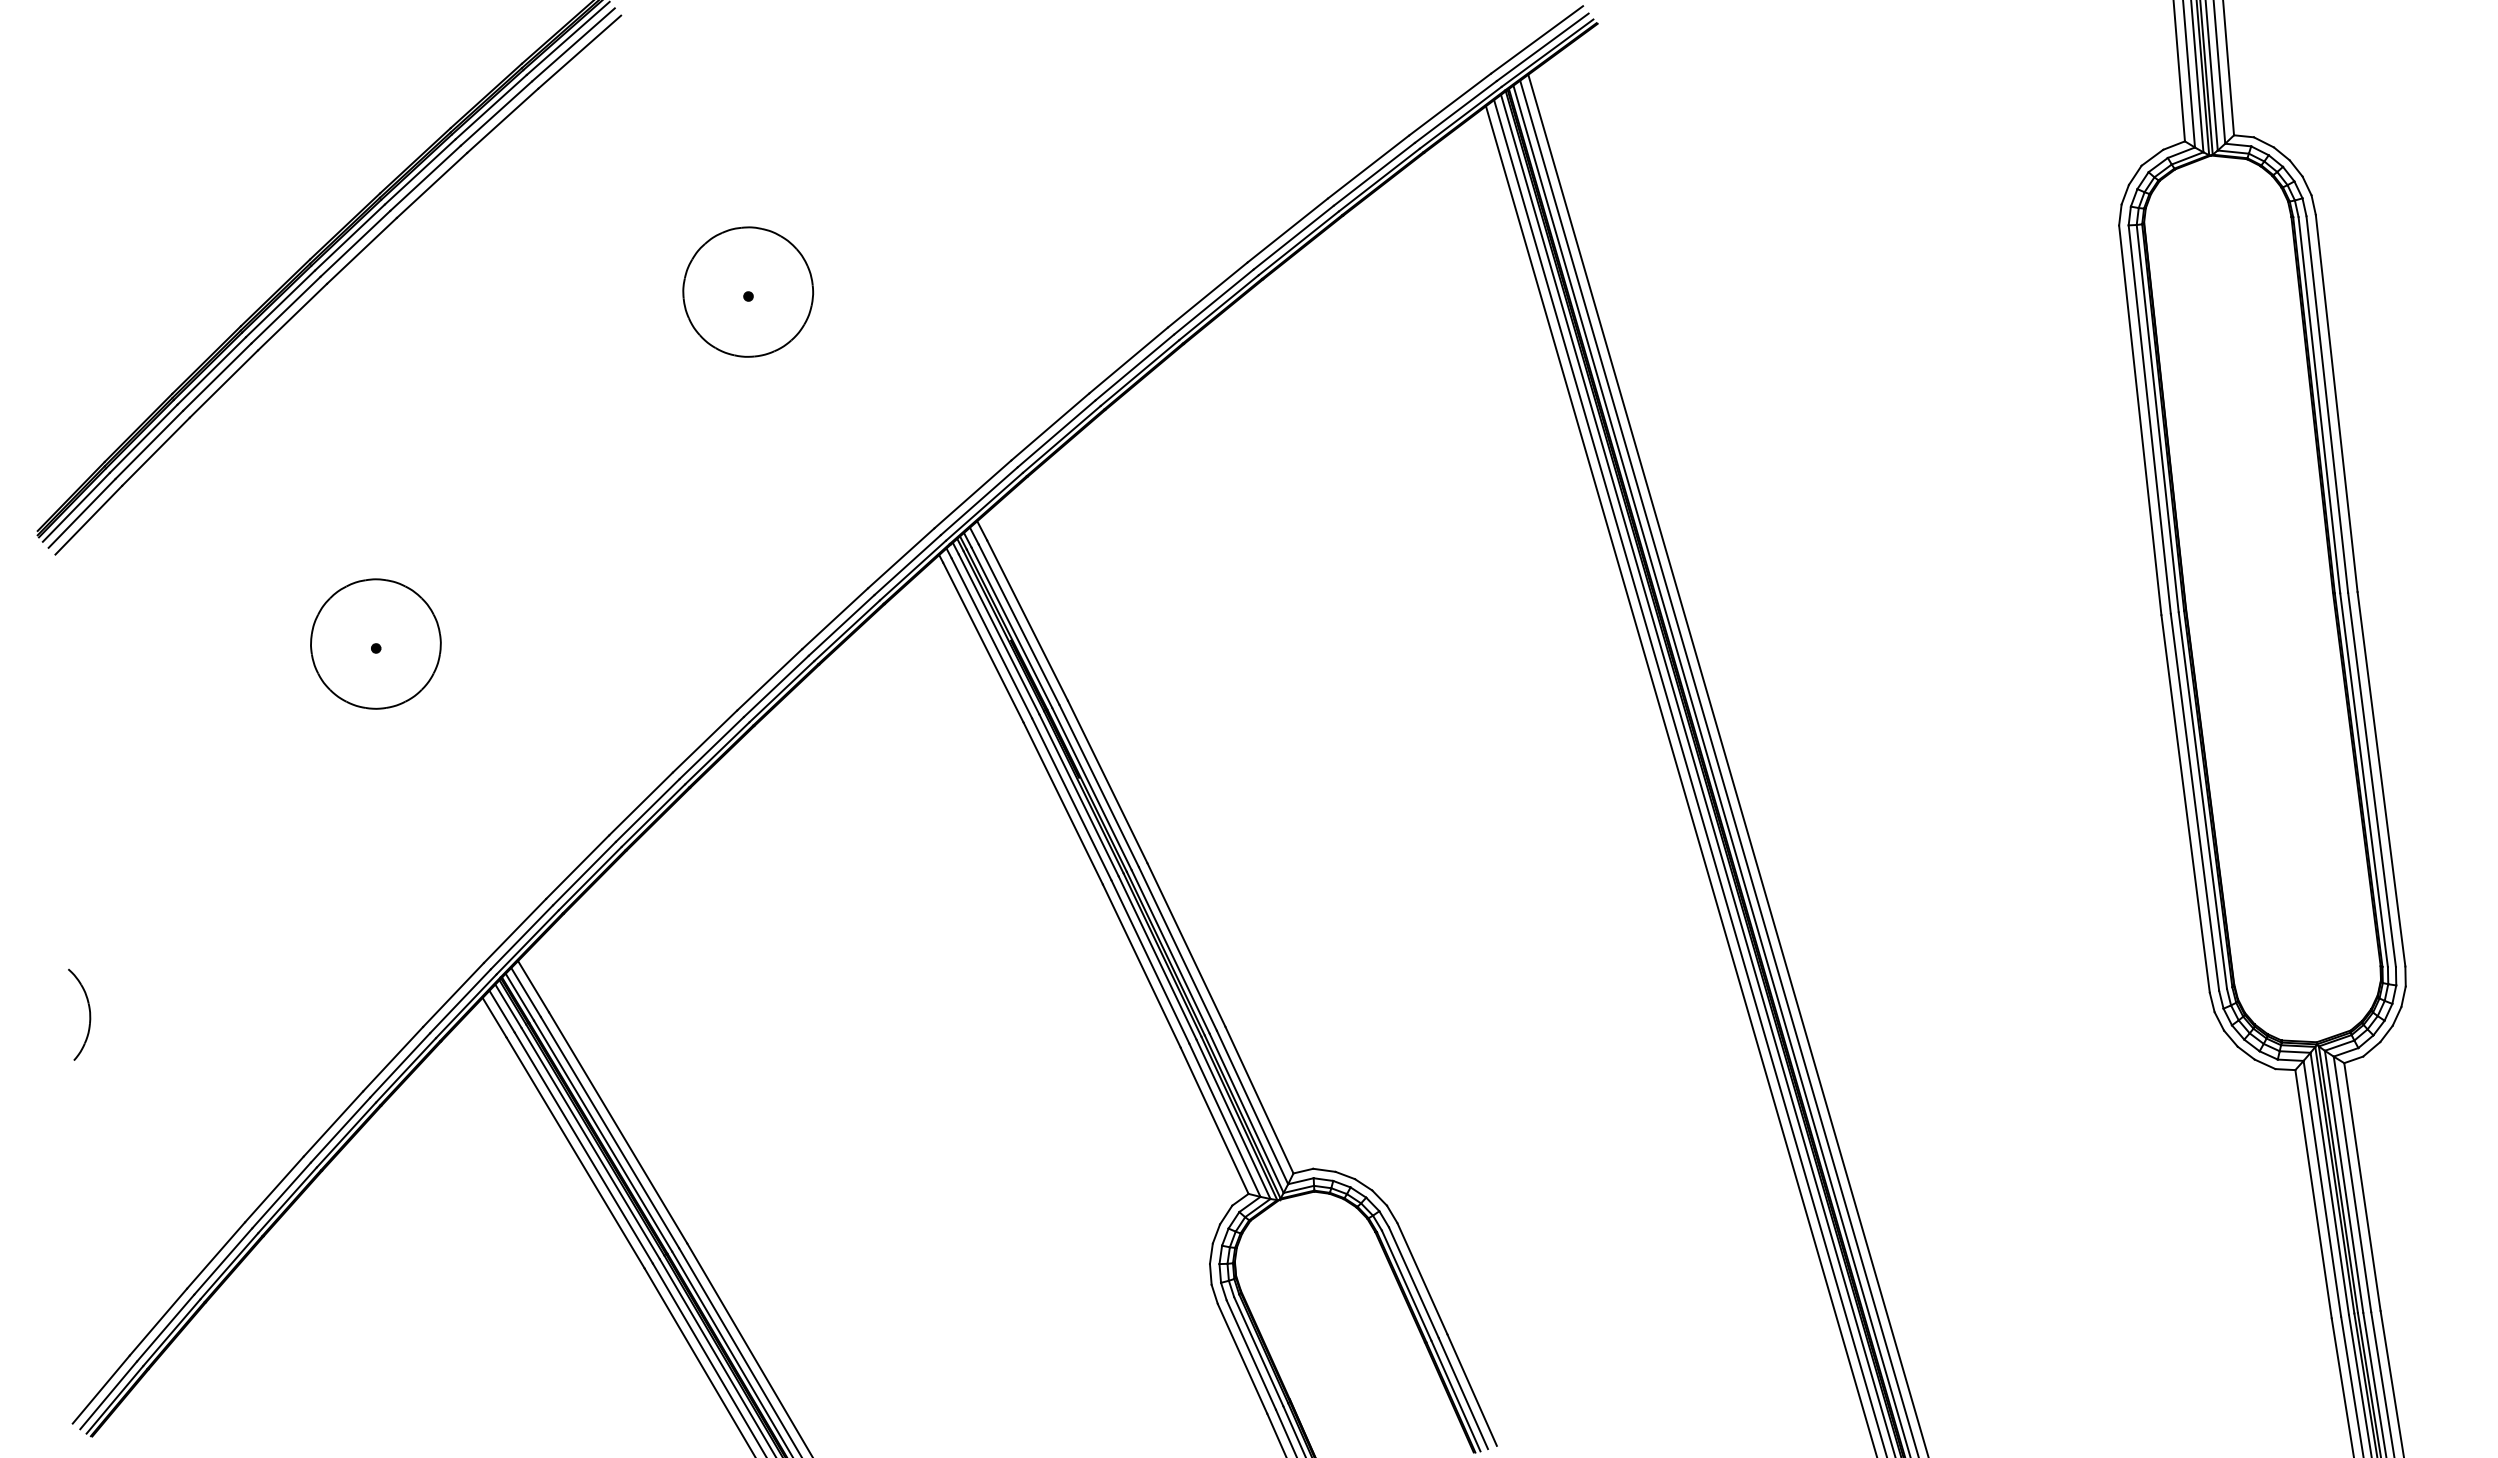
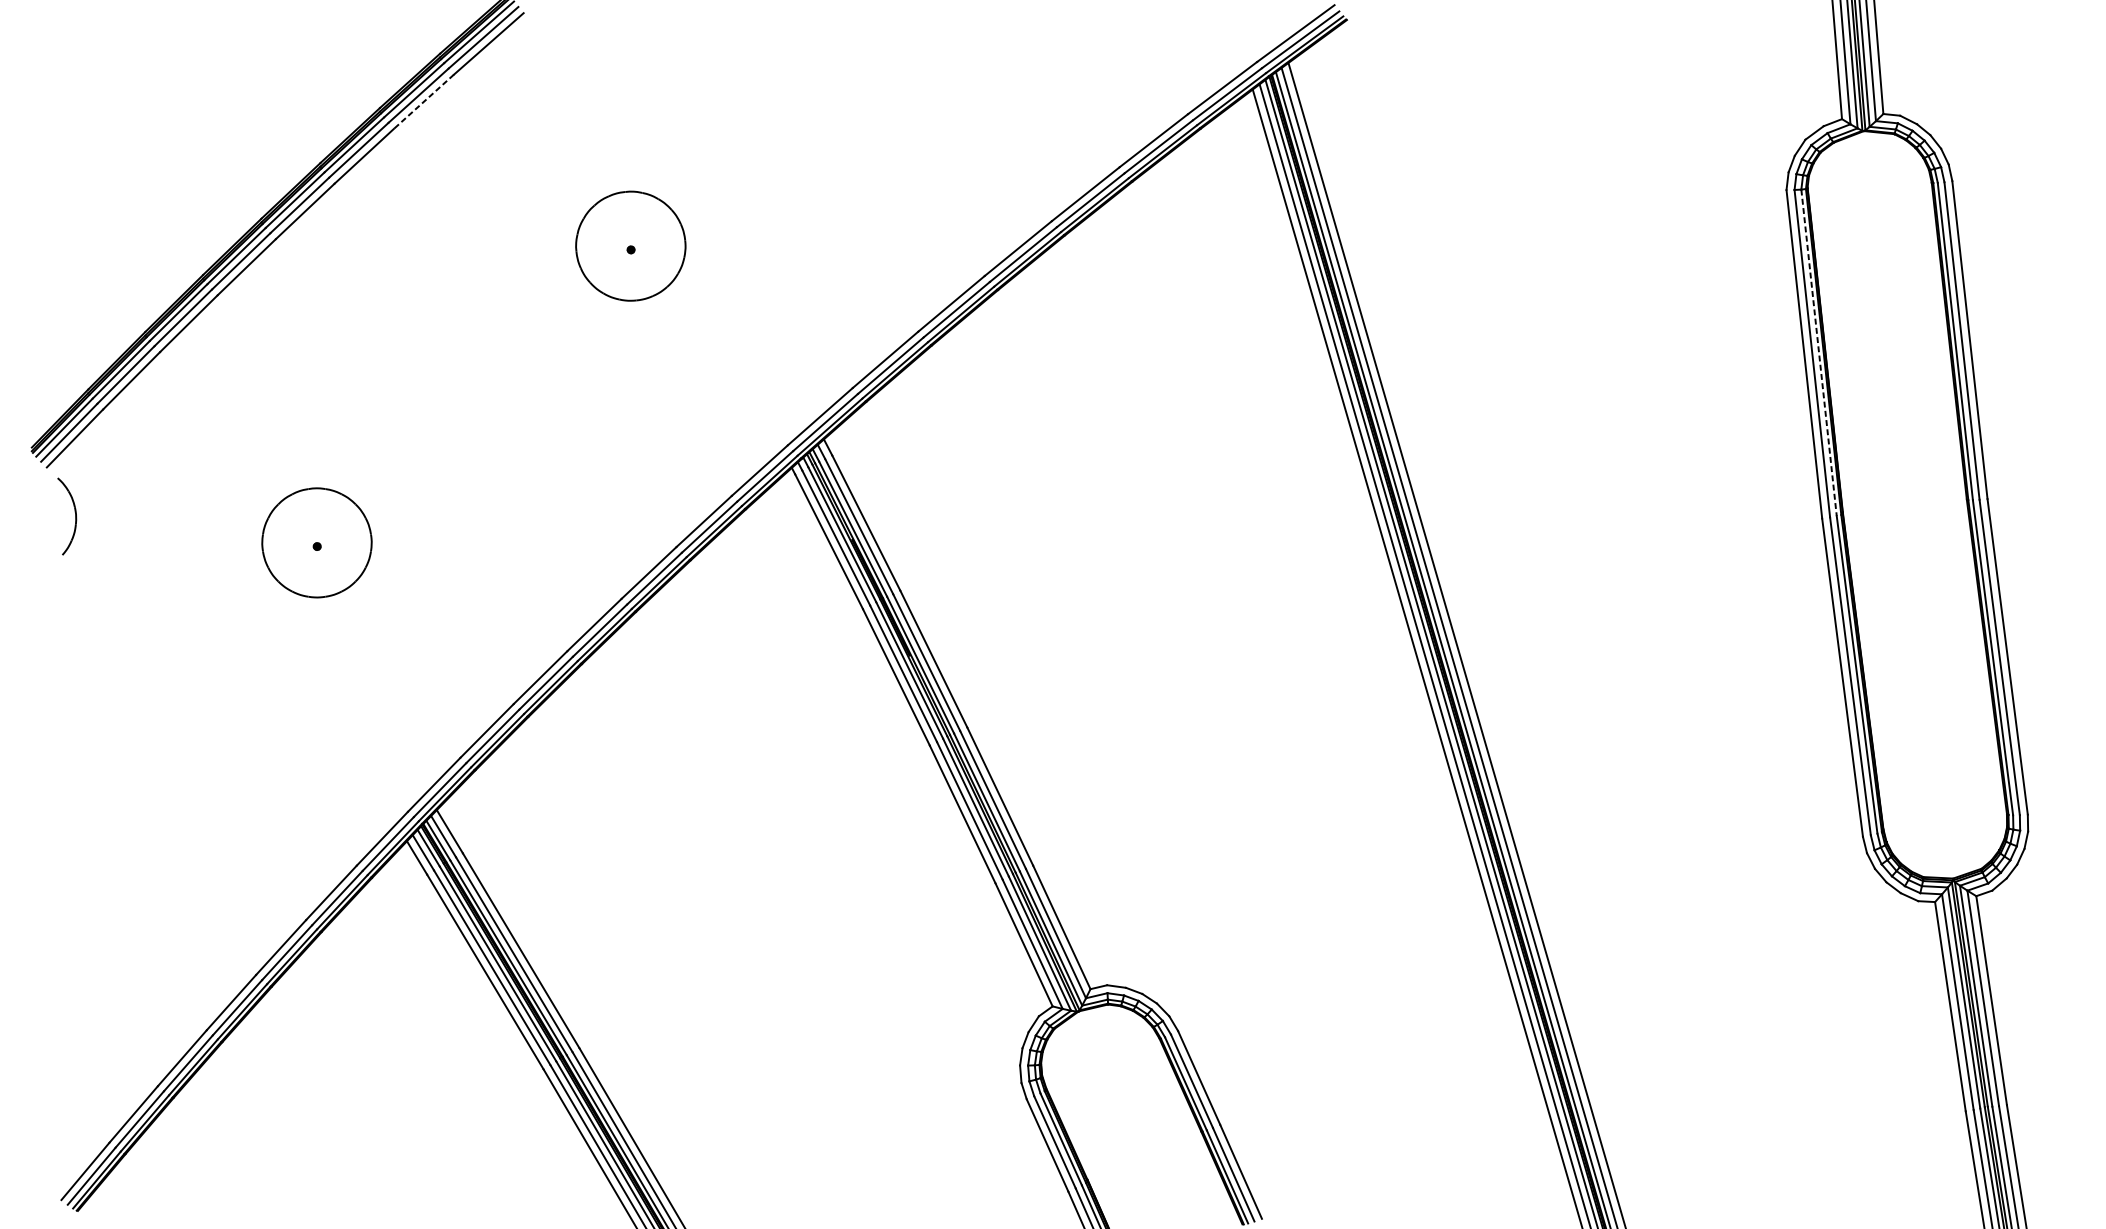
line: (502, 120) -> (423, 101), solid -> dashed
line: (2157, 418) -> (1818, 352), solid -> dashed
part: (89, 1014) -> (75, 516), moved

